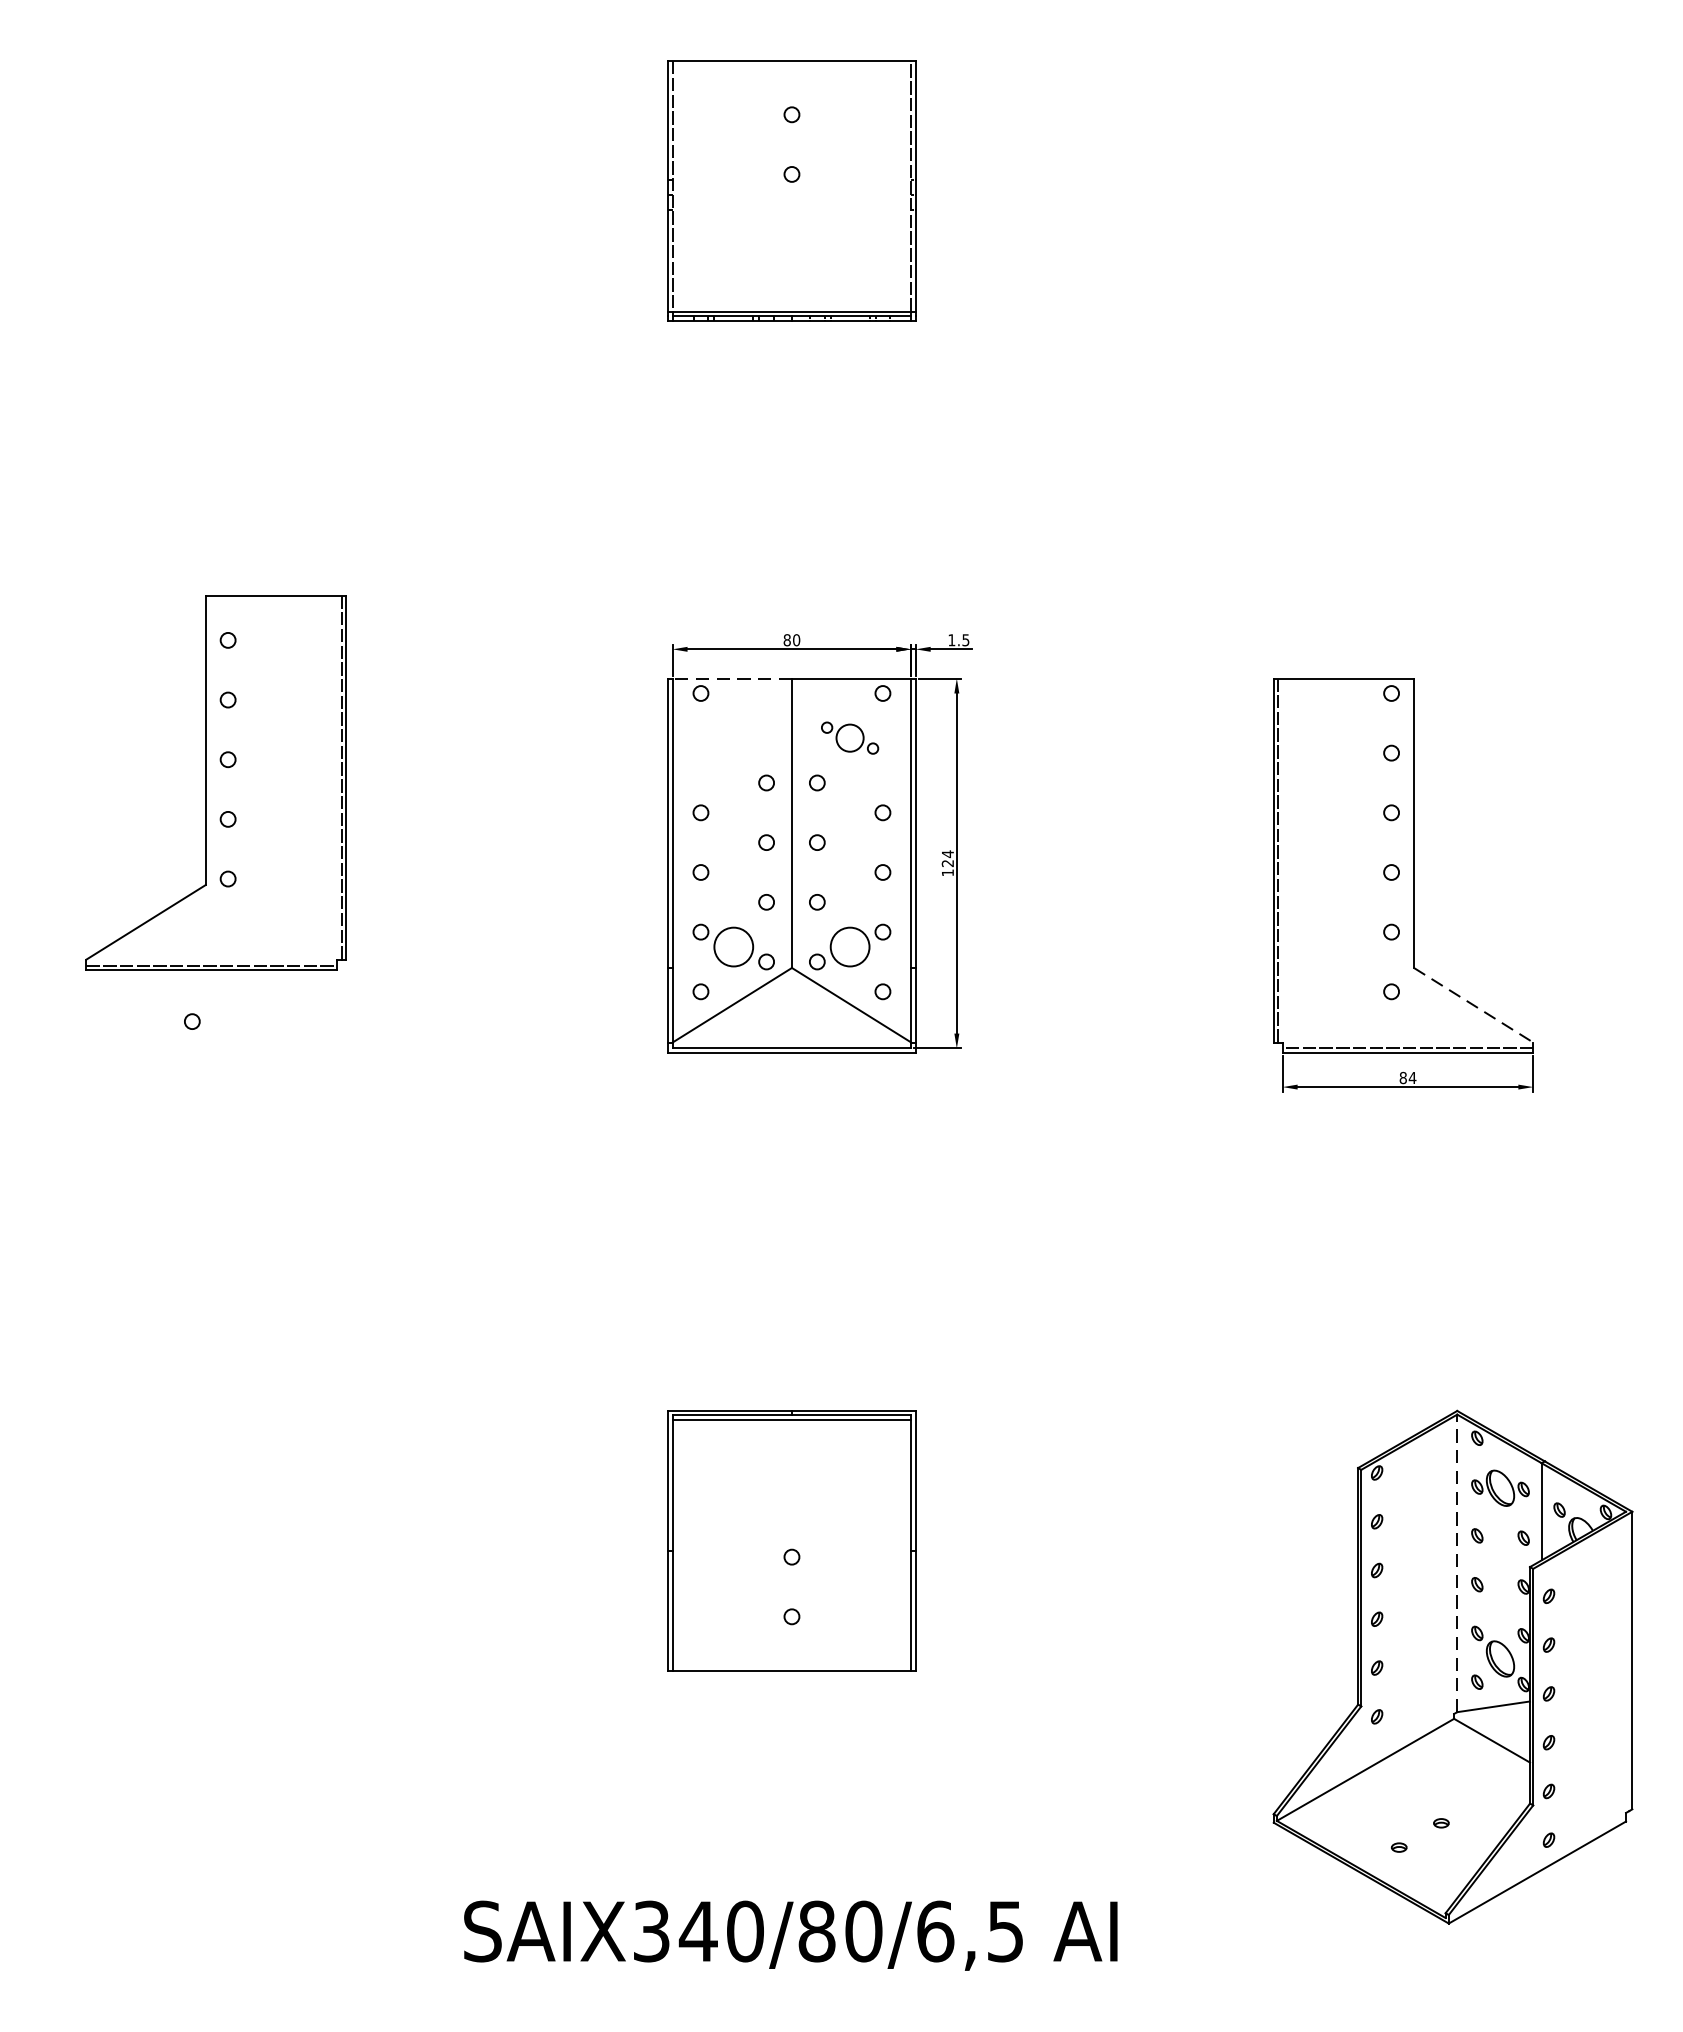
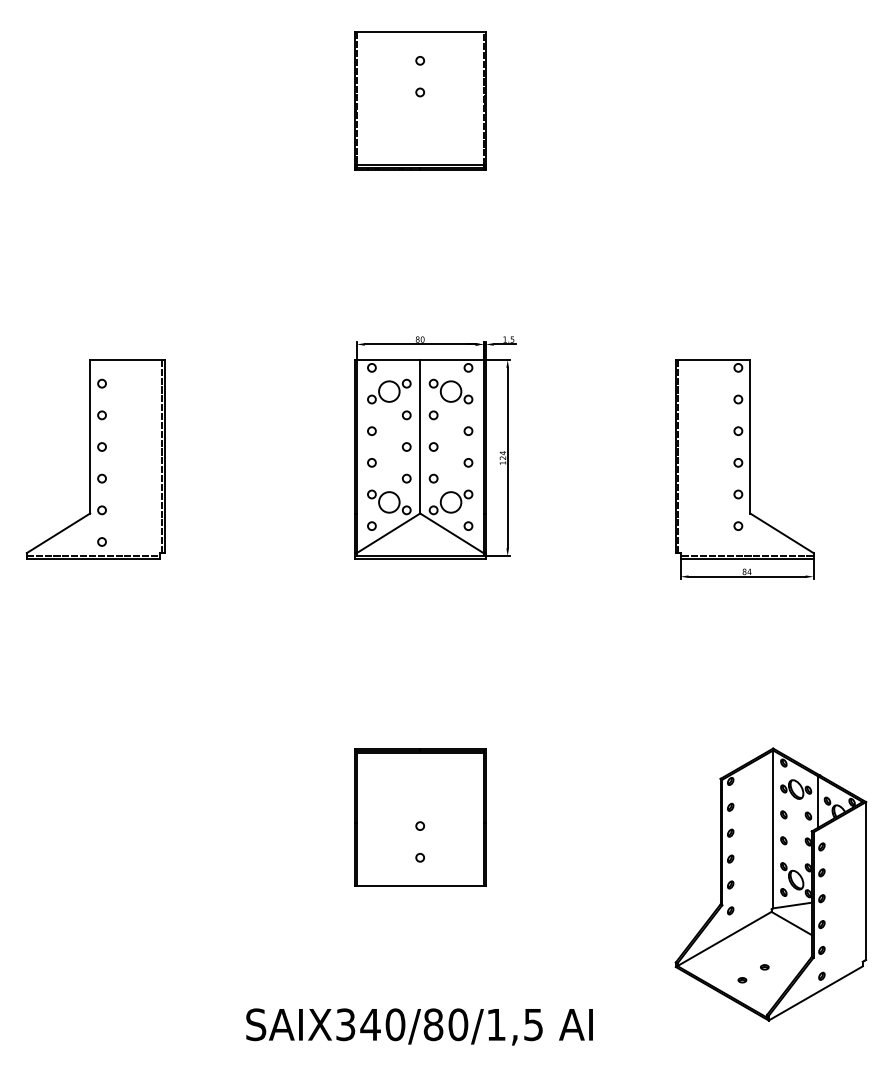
line: (732, 677) -> (388, 359), dashed -> solid
part: (734, 738) -> (389, 391), added
part: (849, 738) -> (450, 391), size x1.43
part: (215, 783) -> (95, 459), moved
line: (1474, 1005) -> (782, 533), dashed -> solid
line: (1457, 1563) -> (773, 829), dashed -> solid
text: (935, 1931) -> (496, 1024), SAIX340/80/6,5 -> SAIX340/80/1,5

